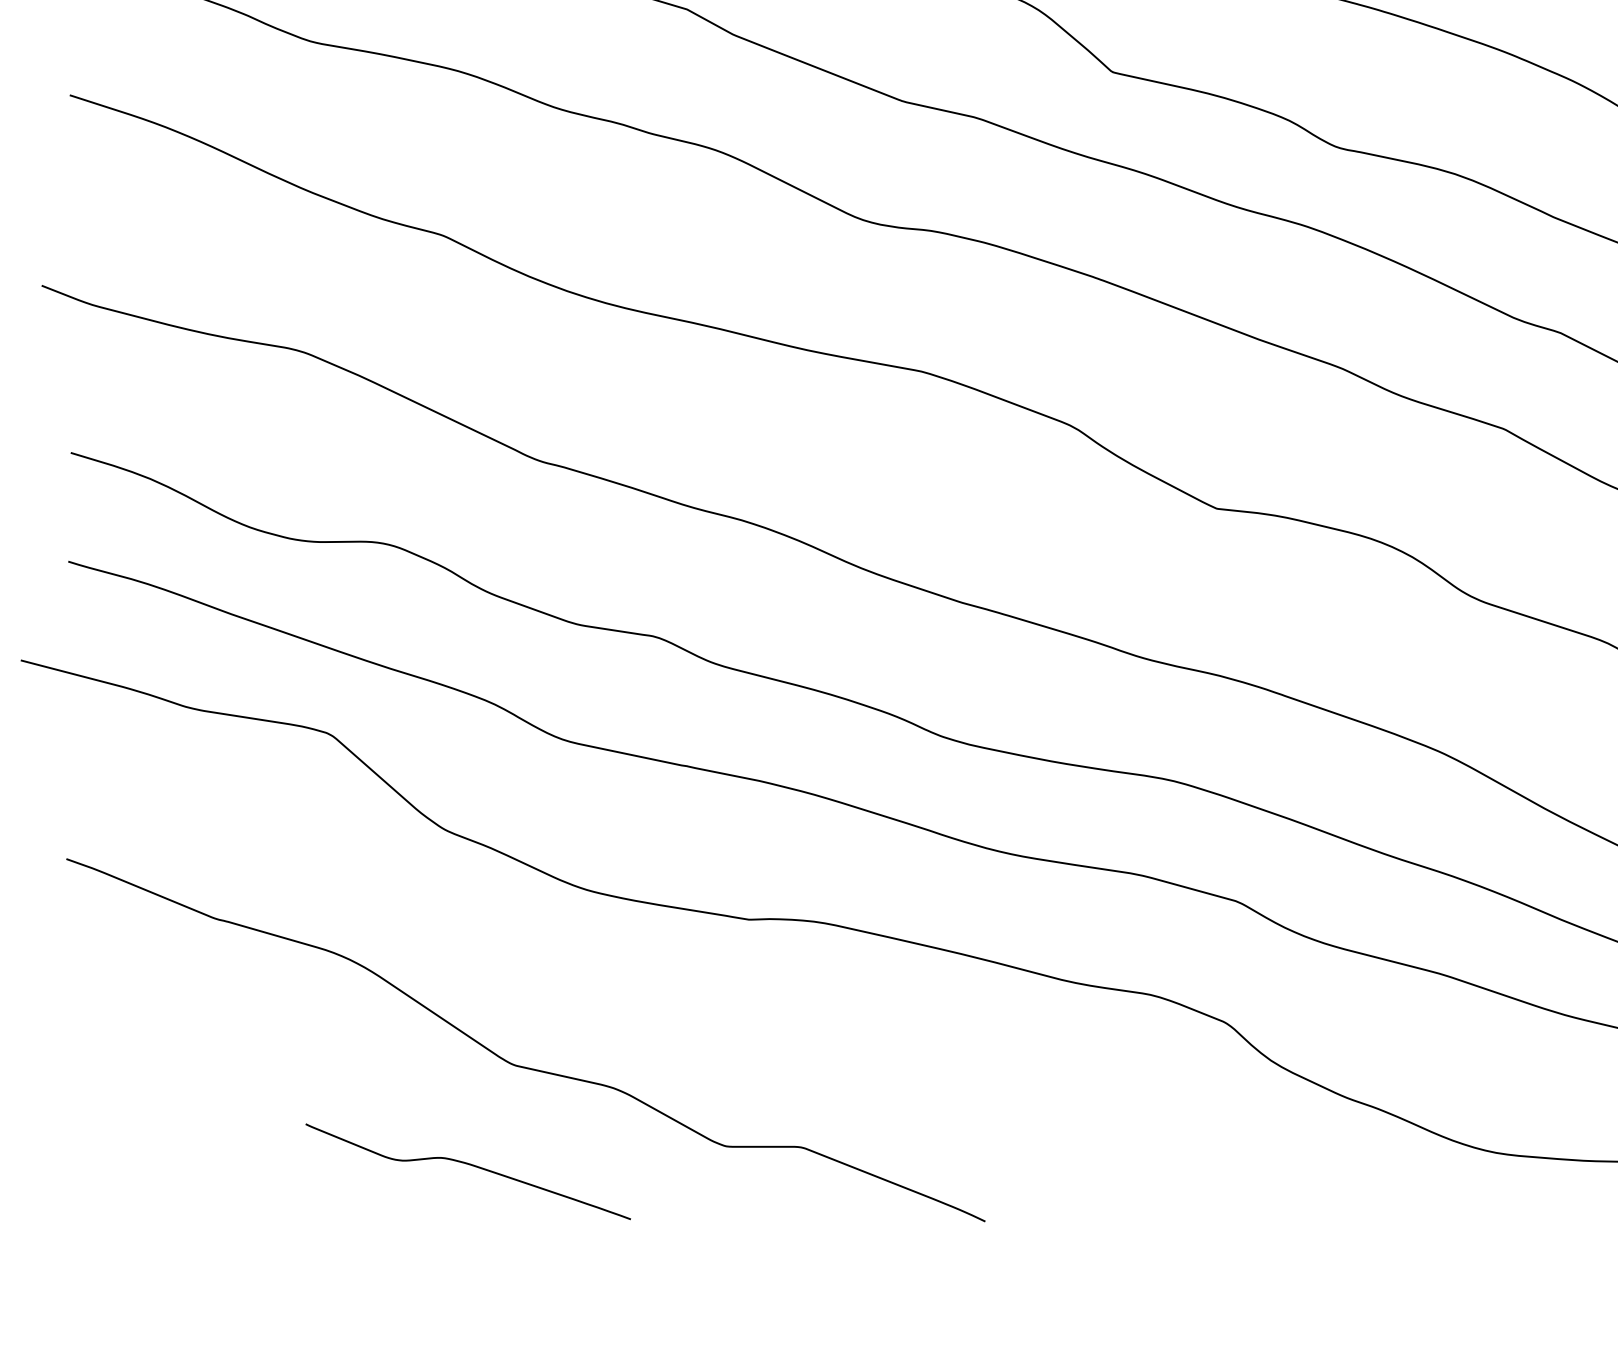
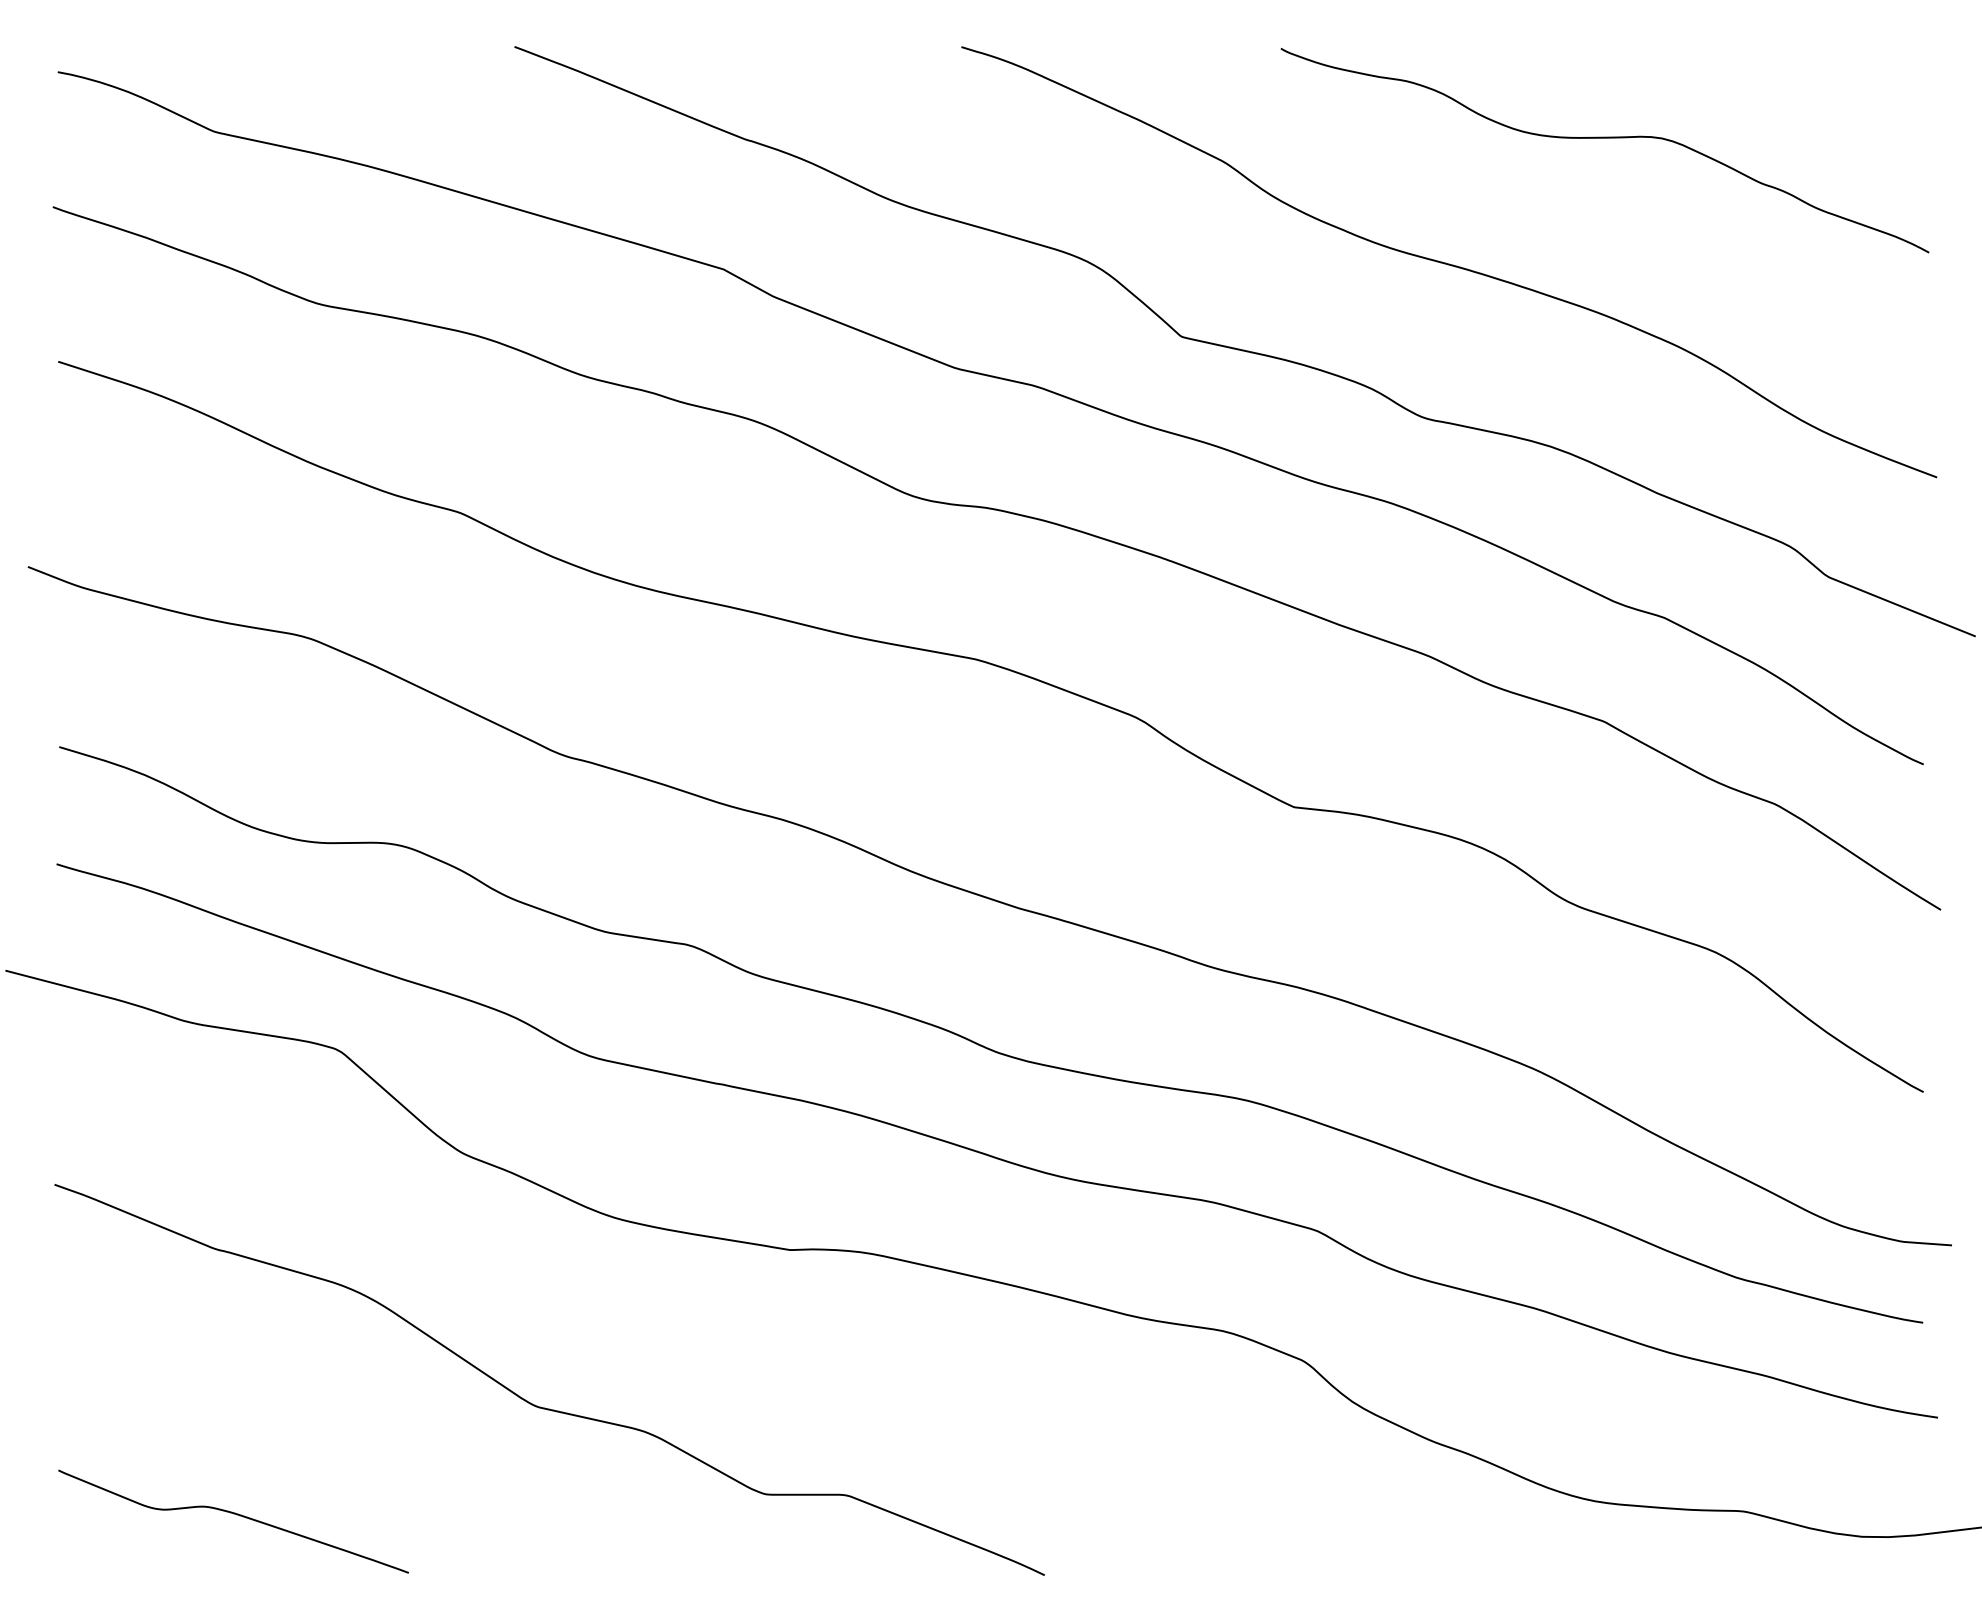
curve: (468, 1165) -> (233, 1514), moved

